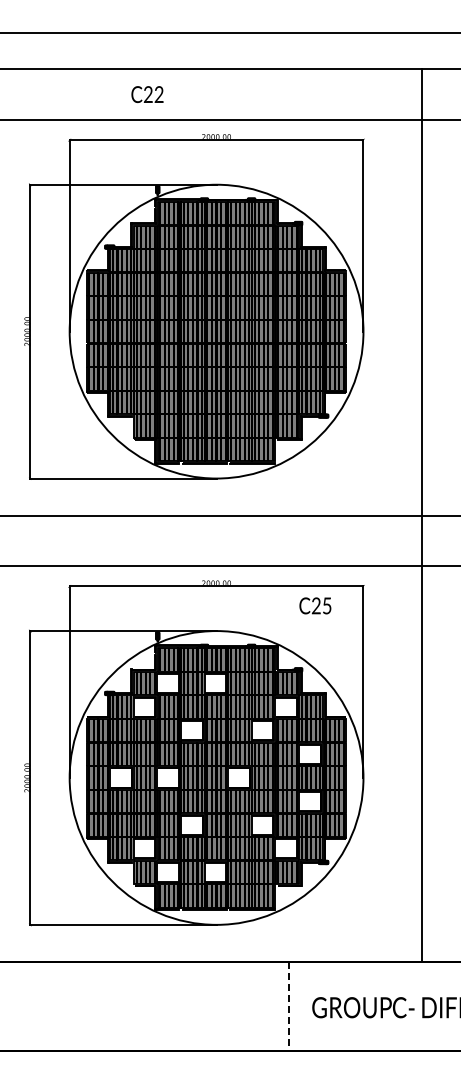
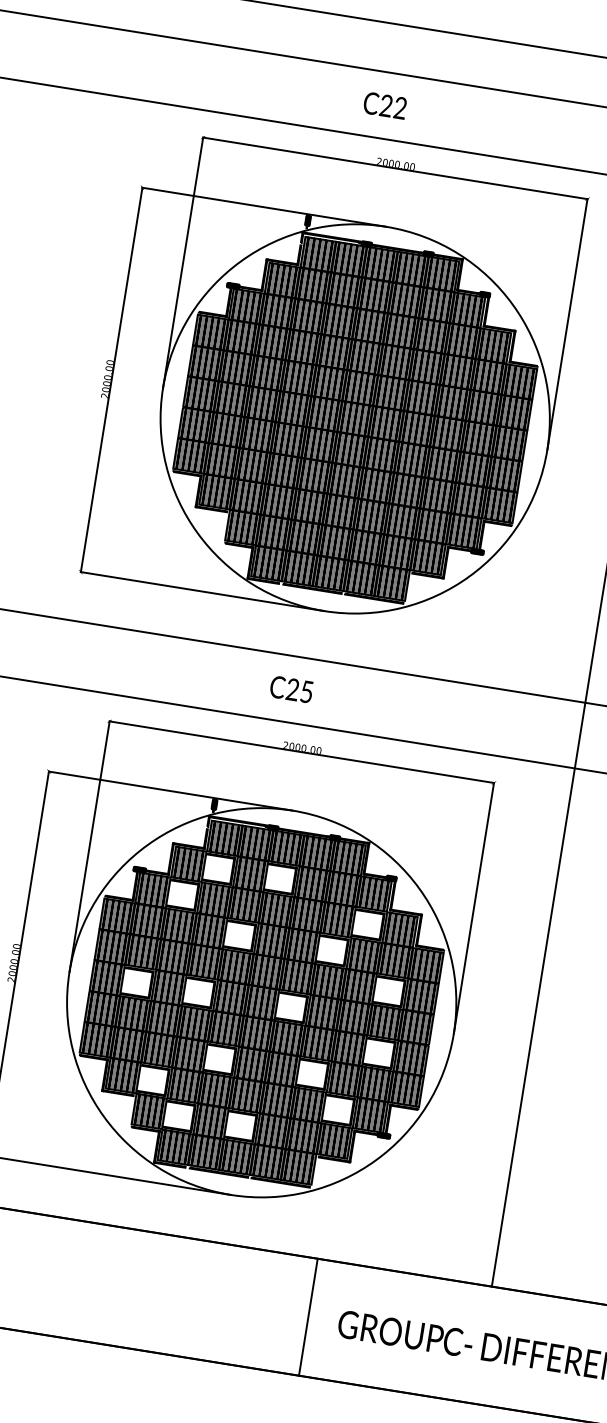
text: (147, 94) -> (385, 105), moved
text: (315, 605) -> (291, 688), moved
line: (288, 1006) -> (307, 1316), dashed -> solid

